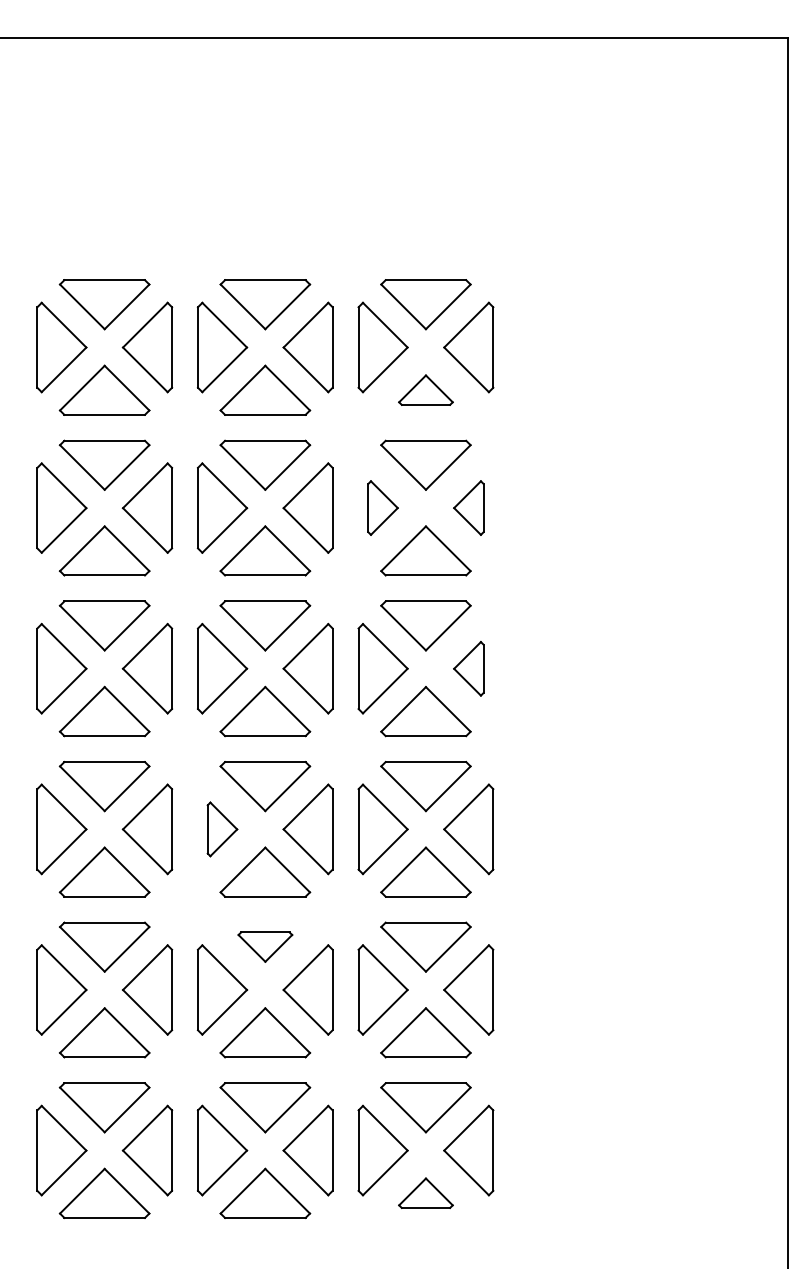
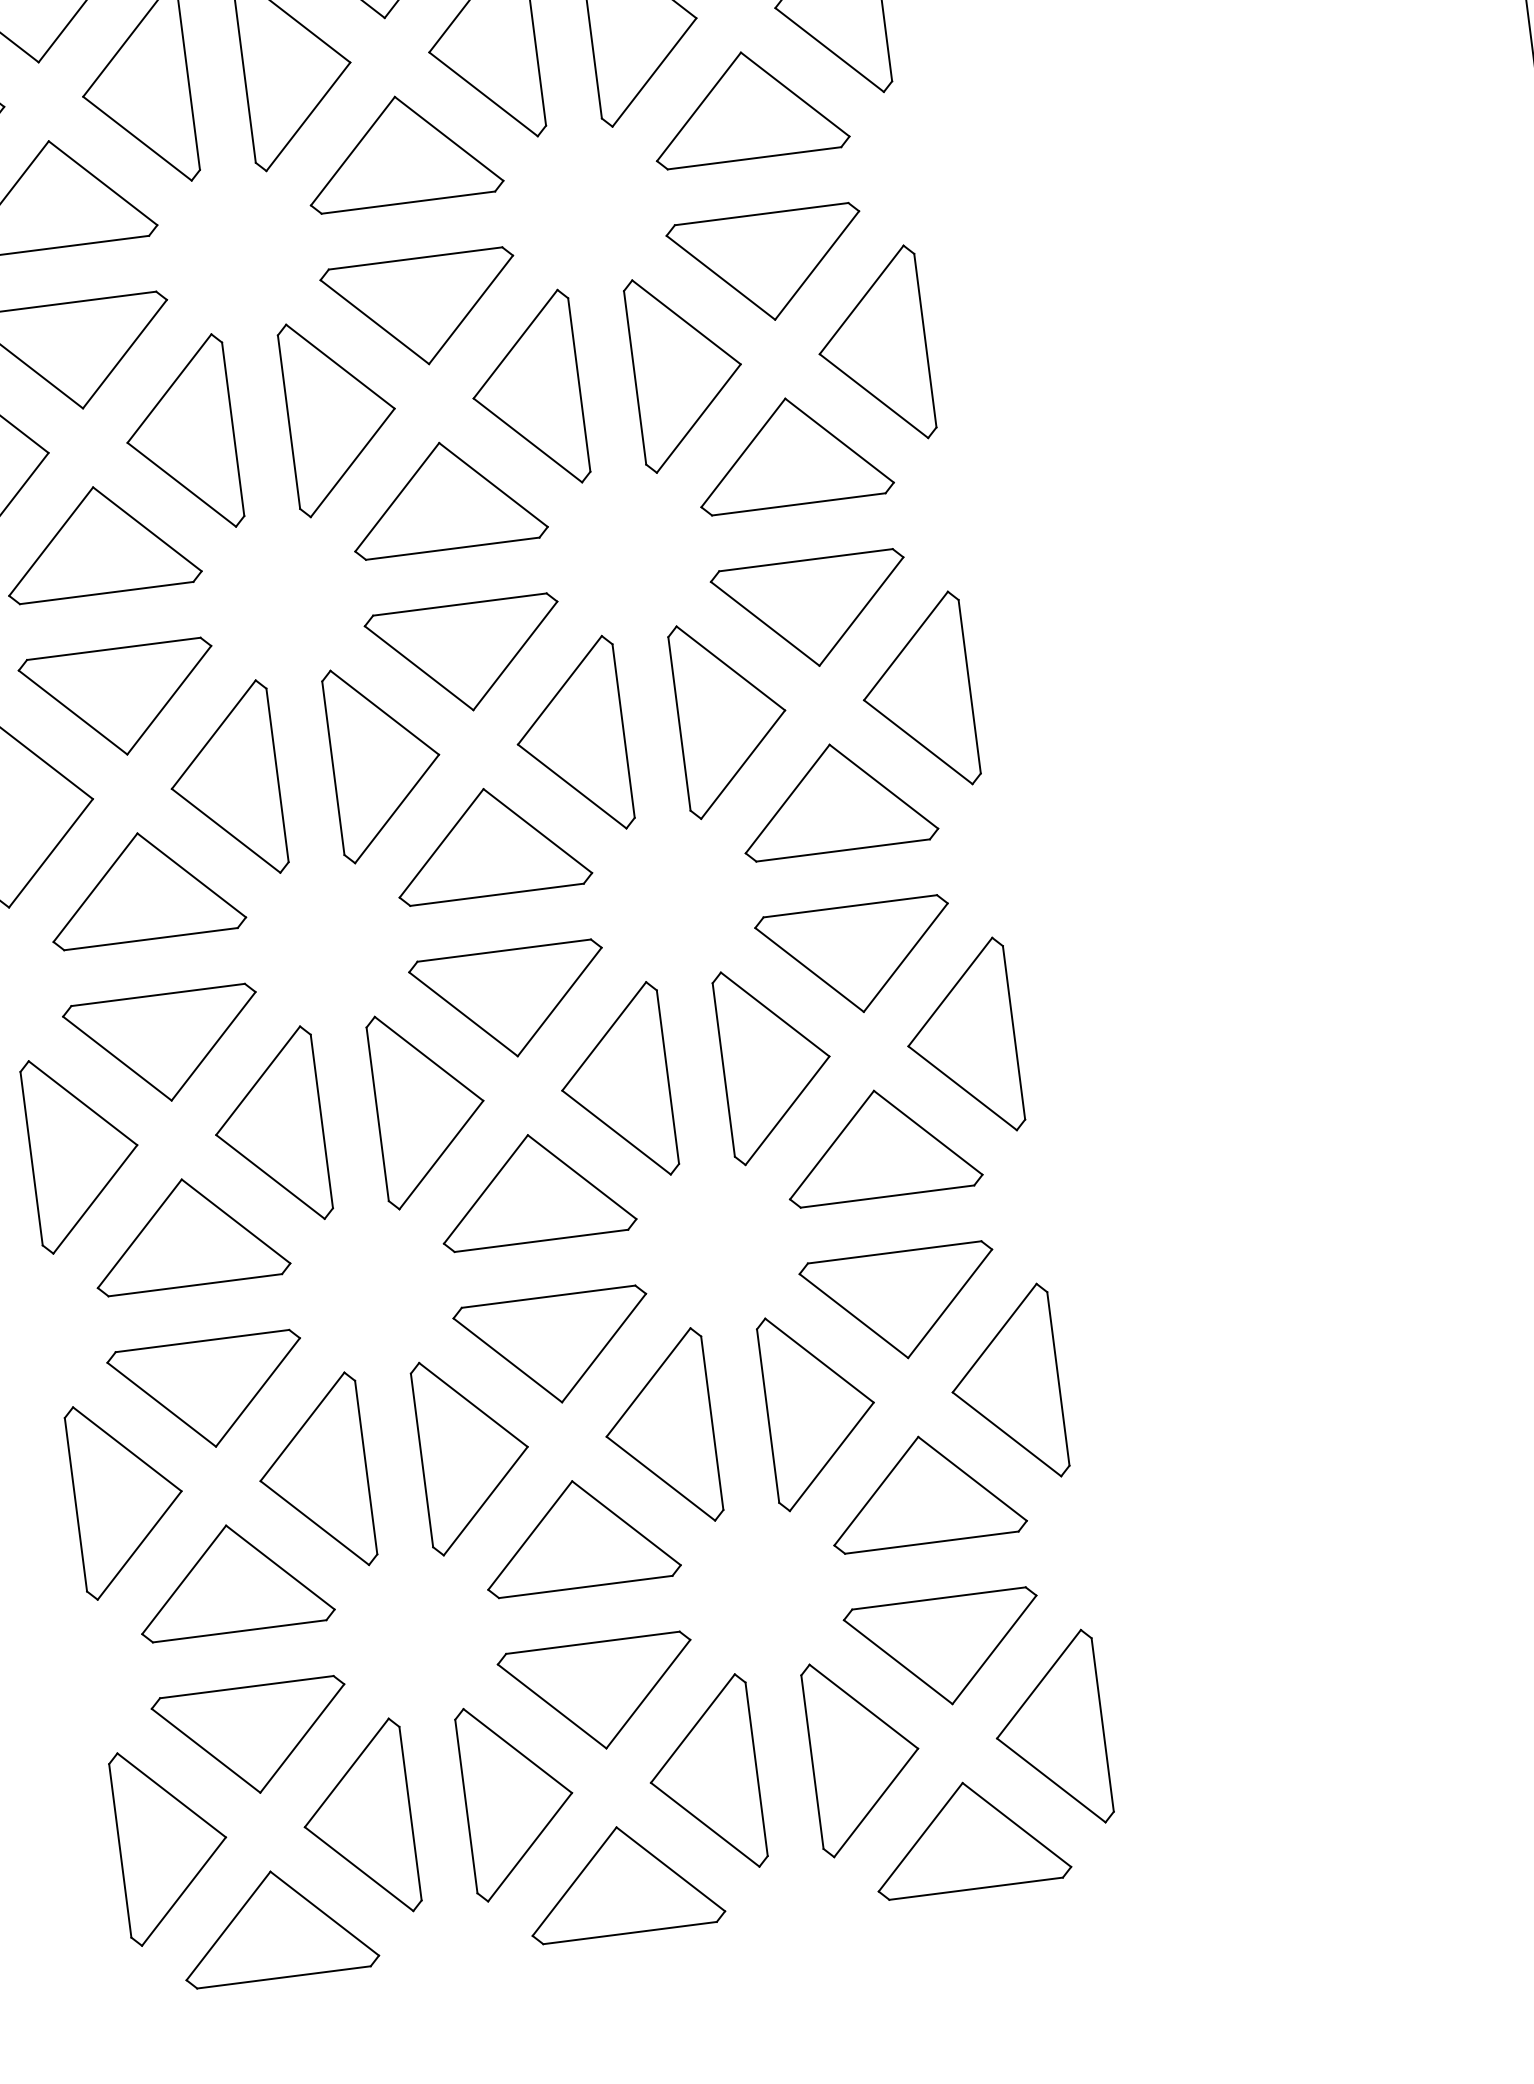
part: (425, 389) -> (746, 103), size x1.67
part: (382, 507) -> (686, 369), size x1.67
part: (468, 507) -> (871, 346), size x1.67
part: (468, 668) -> (916, 693), size x1.67
part: (222, 829) -> (430, 1107), size x1.67
part: (265, 946) -> (555, 1348), size x1.67
part: (425, 1192) -> (968, 1833), size x1.67

